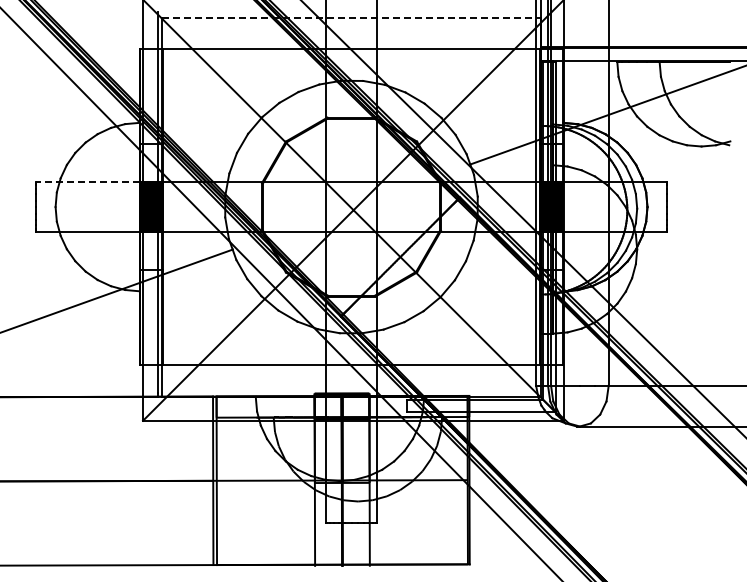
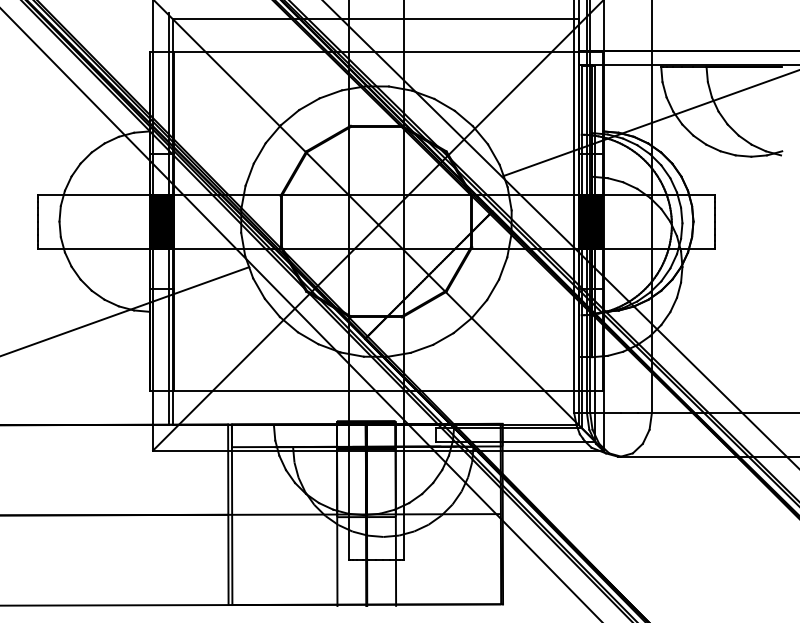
line: (351, 17) -> (376, 18), dashed -> solid
line: (87, 181) -> (93, 194), dashed -> solid

